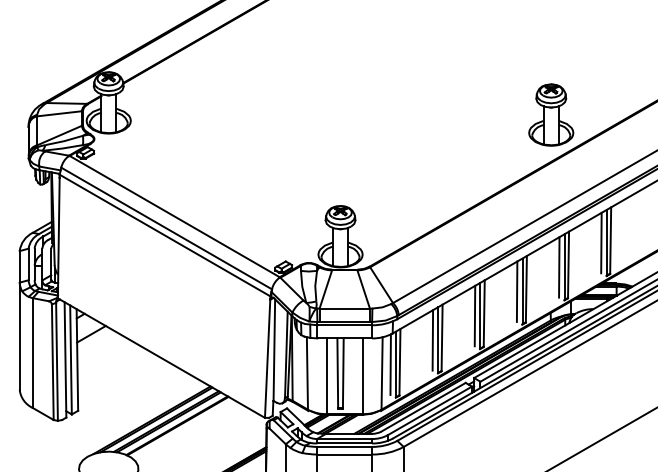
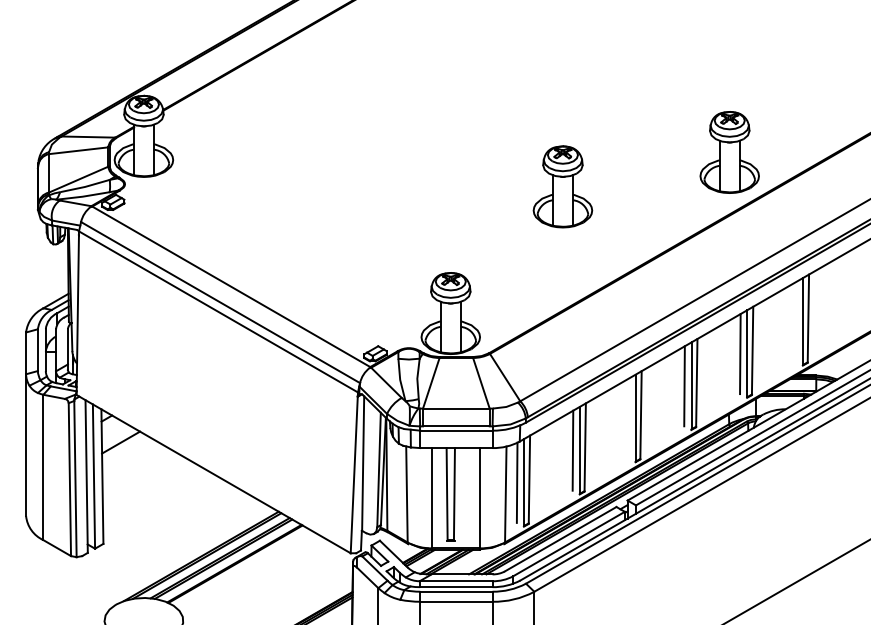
part: (425, 140) -> (563, 186), added
line: (601, 242) -> (796, 321), removed
line: (474, 315) -> (628, 417), removed

